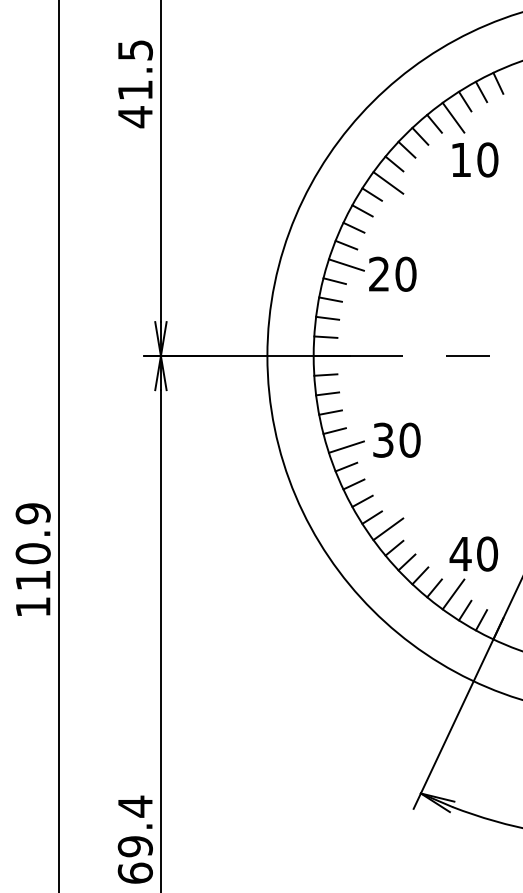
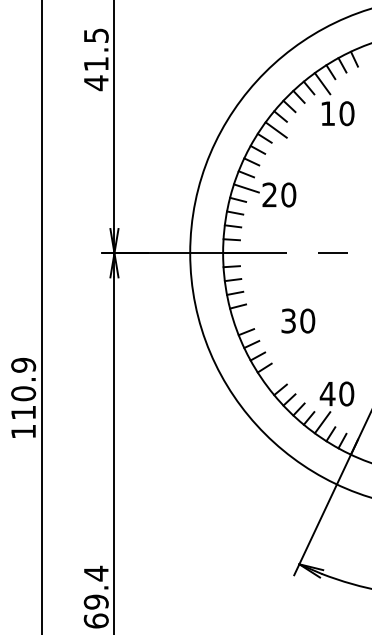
text: (397, 439) -> (298, 320), moved
line: (346, 446) -> (246, 317), removed
line: (387, 529) -> (275, 376), removed

